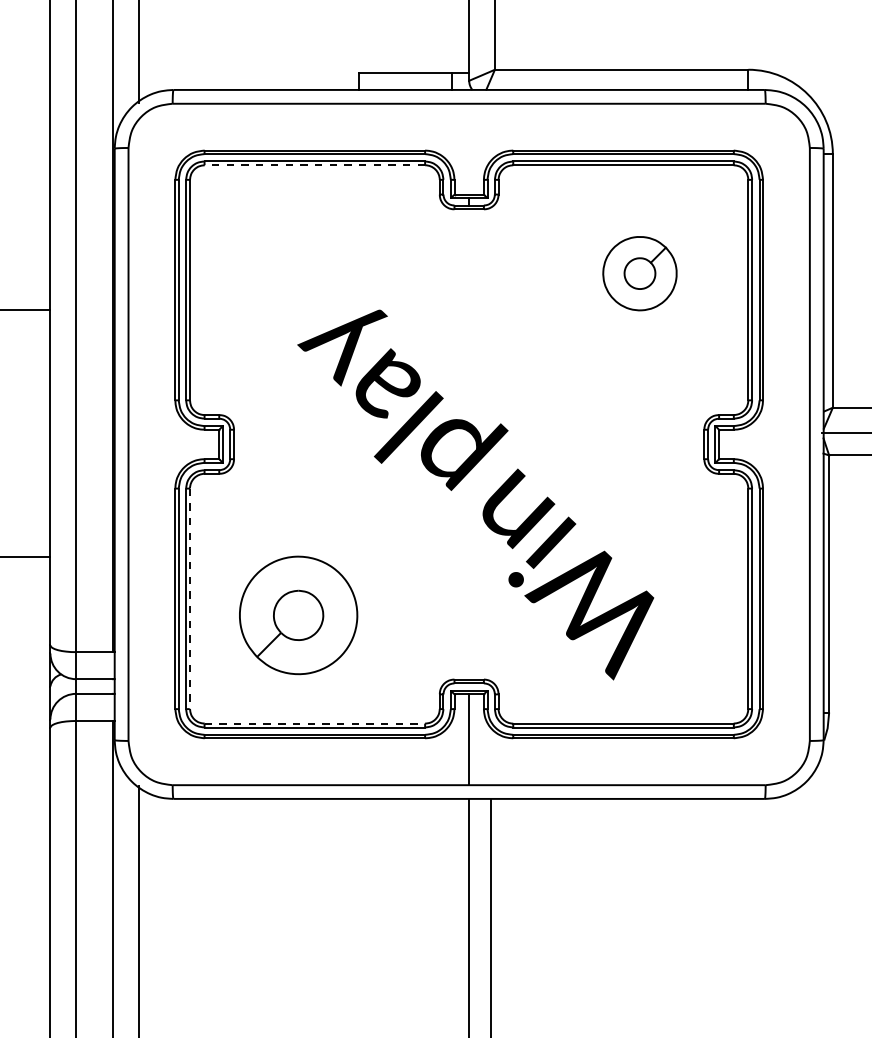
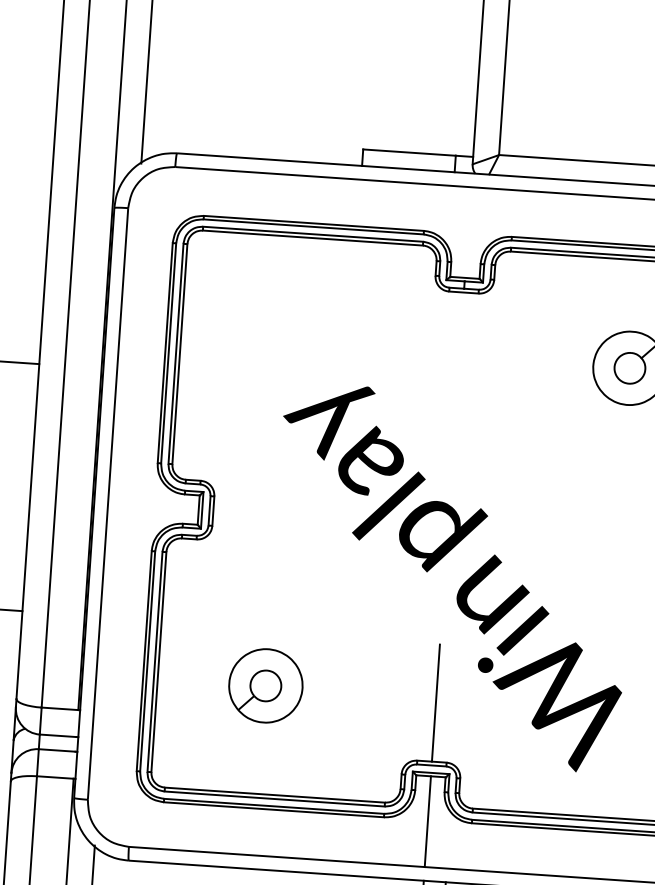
line: (314, 165) -> (312, 238), dashed -> solid
line: (190, 599) -> (159, 662), dashed -> solid
part: (297, 614) -> (265, 685), size x0.62
line: (469, 620) -> (436, 702), added
line: (315, 723) -> (275, 795), dashed -> solid

